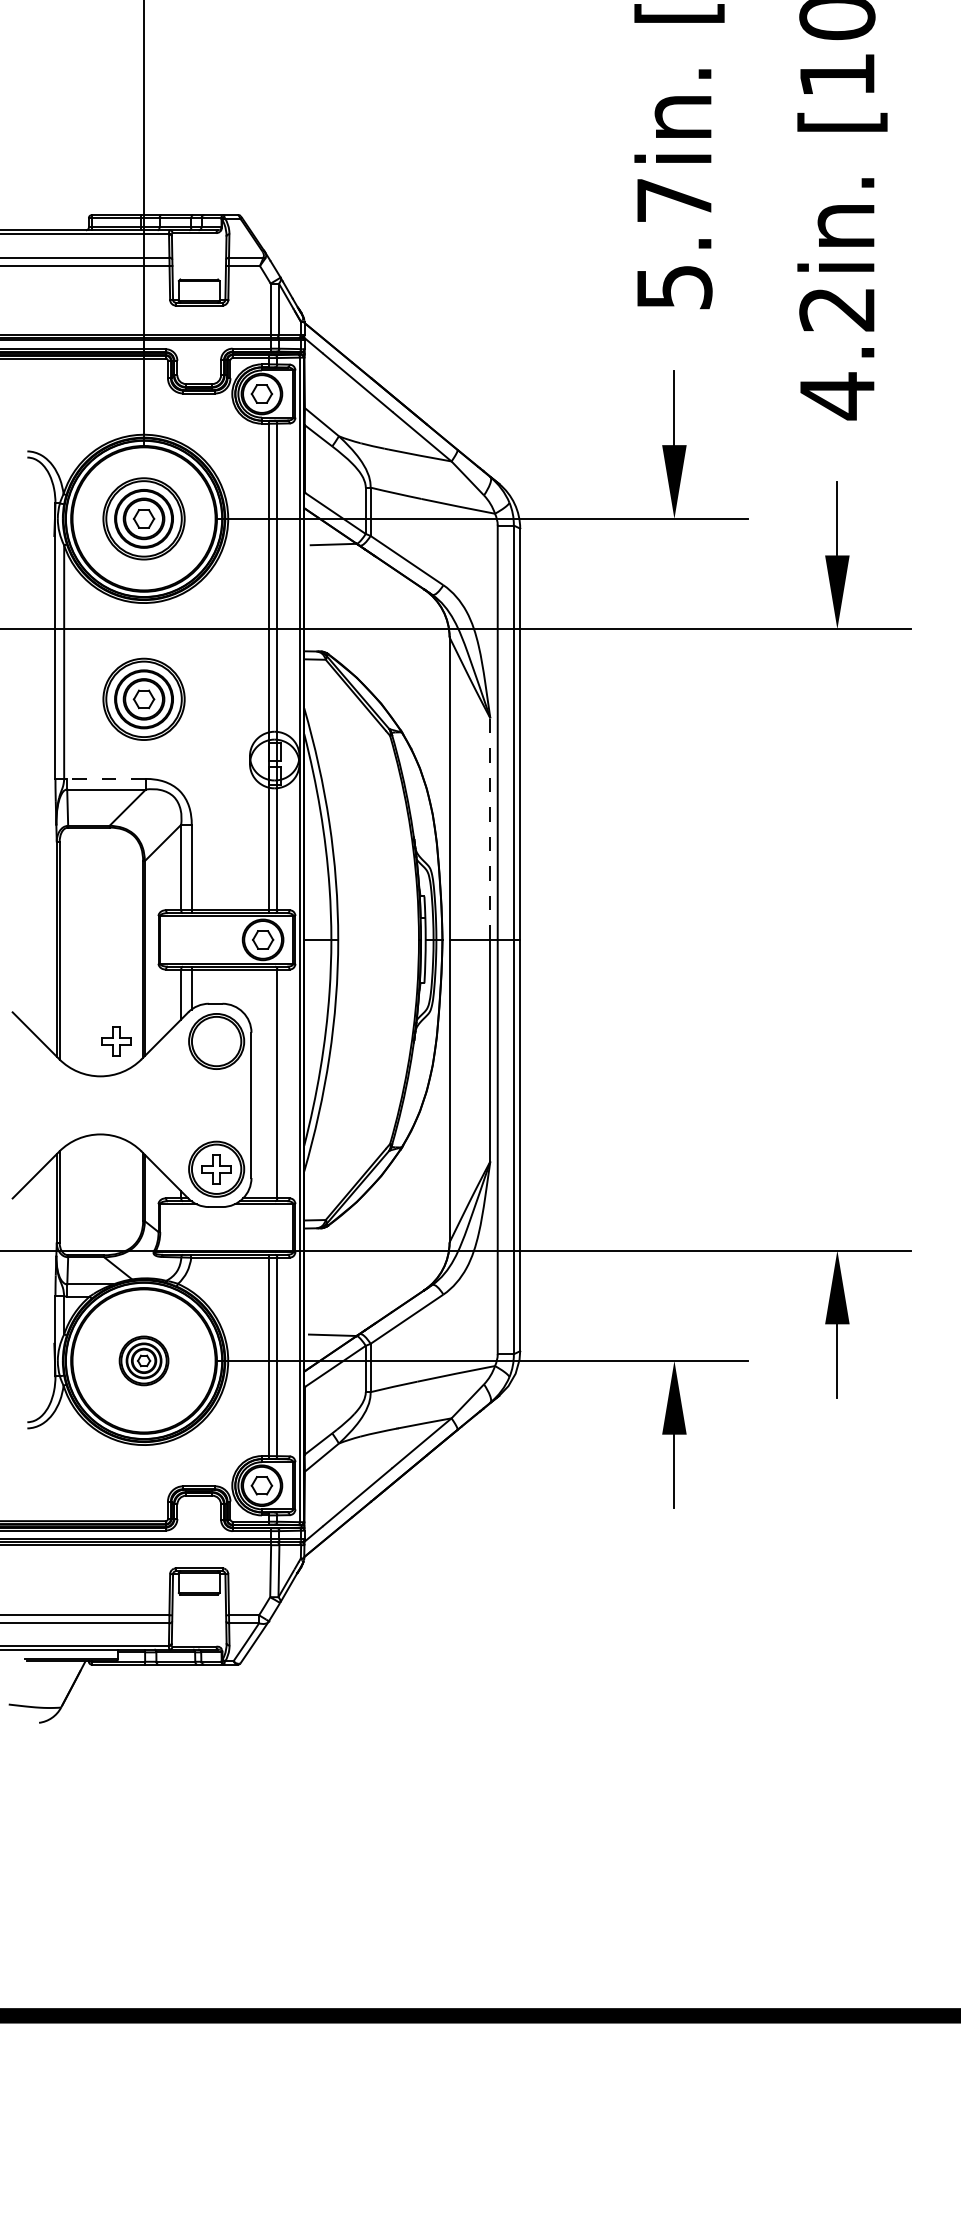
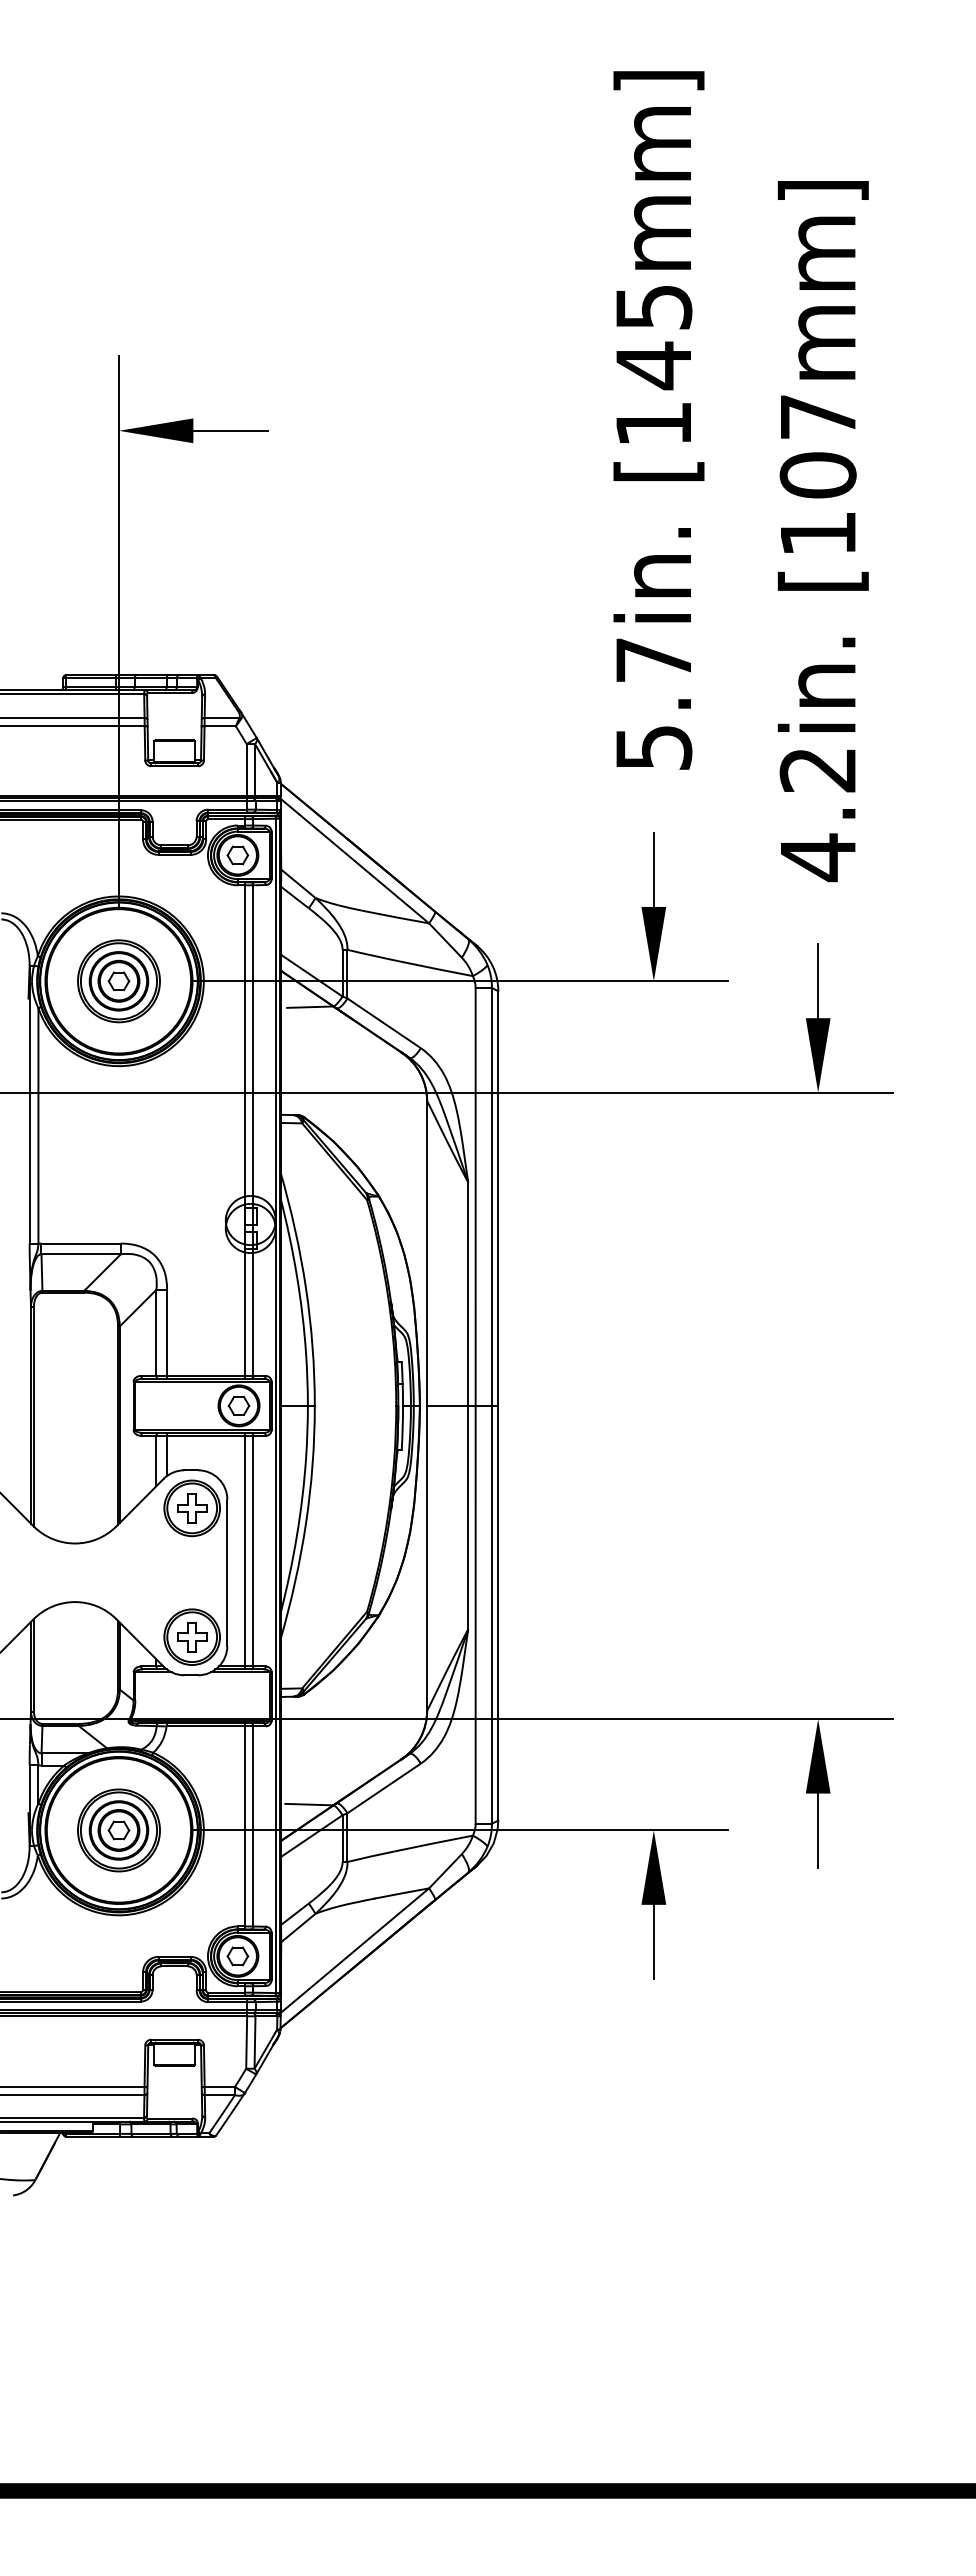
part: (143, 699) -> (118, 1163), removed
line: (106, 778) -> (81, 1243), dashed -> solid
line: (490, 829) -> (468, 1294), dashed -> solid
part: (116, 1041) -> (192, 1508), moved
line: (269, 1083) -> (245, 1550), added
part: (143, 1360) -> (118, 1830), size x1.67

